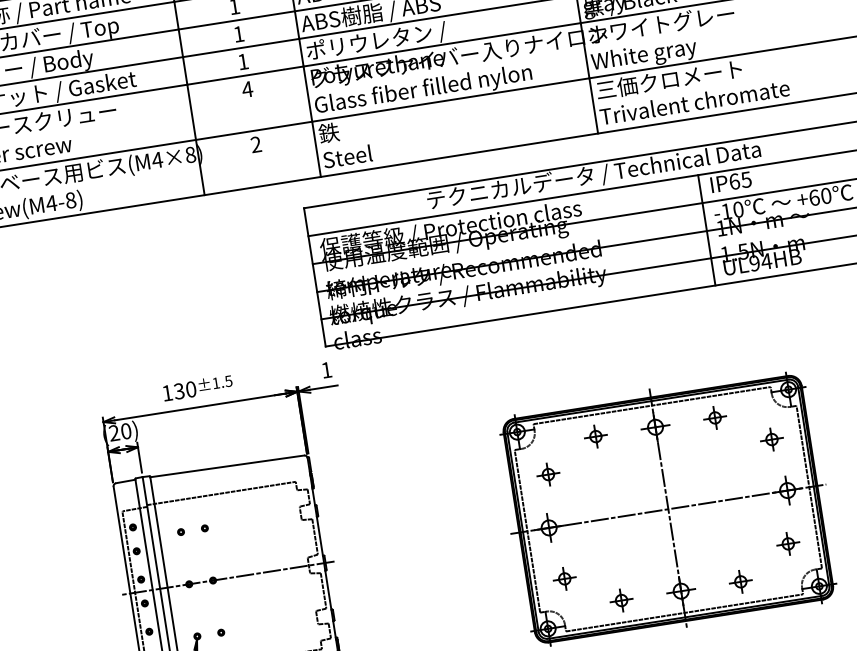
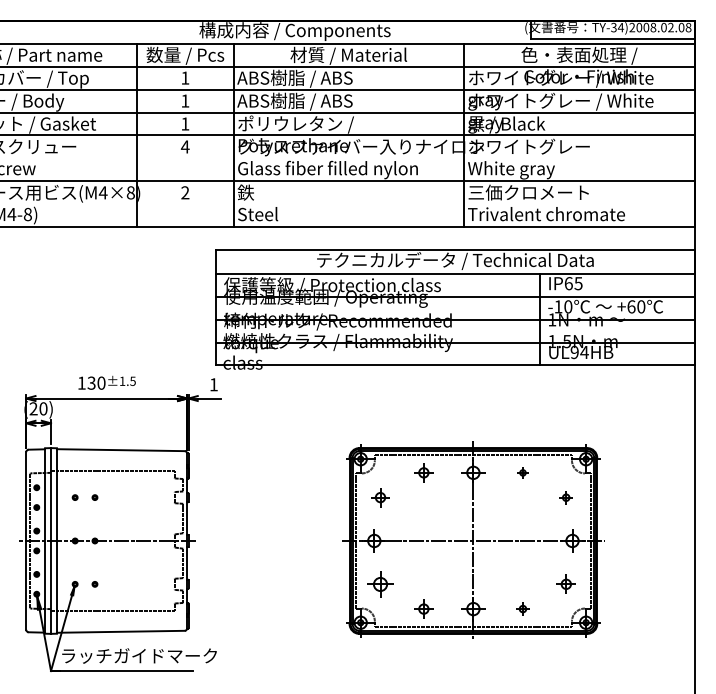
part: (714, 417) -> (522, 472), size x0.6
part: (770, 439) -> (565, 497), size x0.7
part: (564, 577) -> (380, 583), size x1.4
part: (740, 581) -> (522, 608), size x0.7

